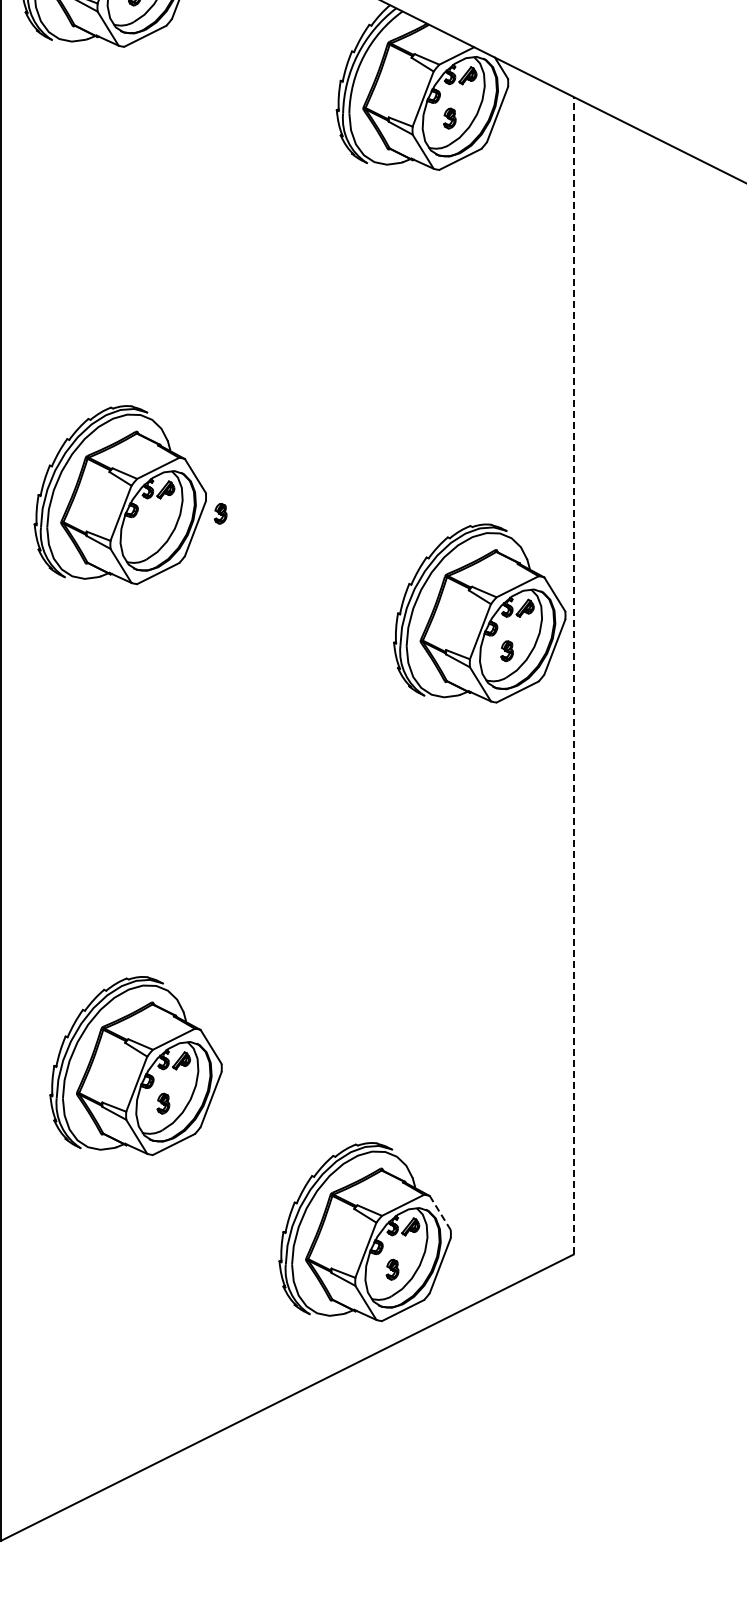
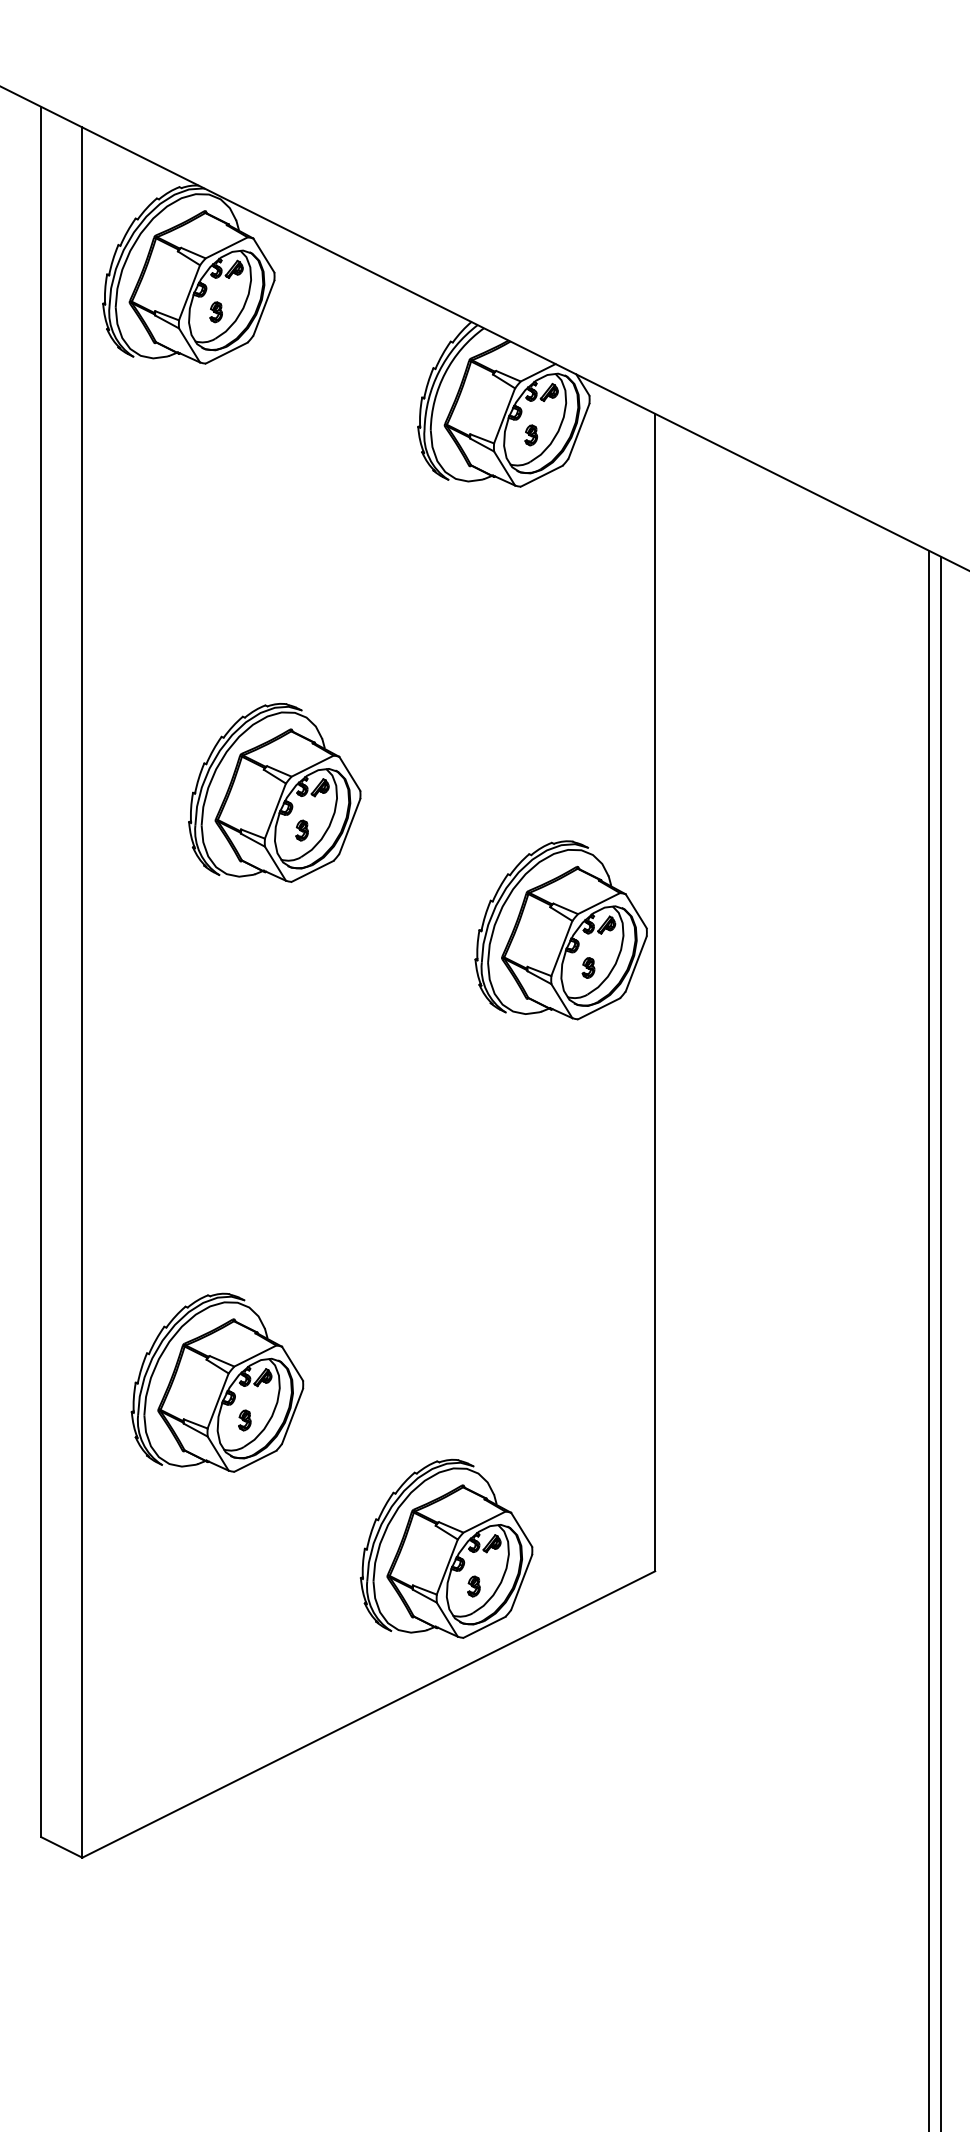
part: (120, 494) -> (274, 792), moved
line: (574, 675) -> (655, 992), dashed -> solid
line: (440, 1212) -> (521, 1529), dashed -> solid

